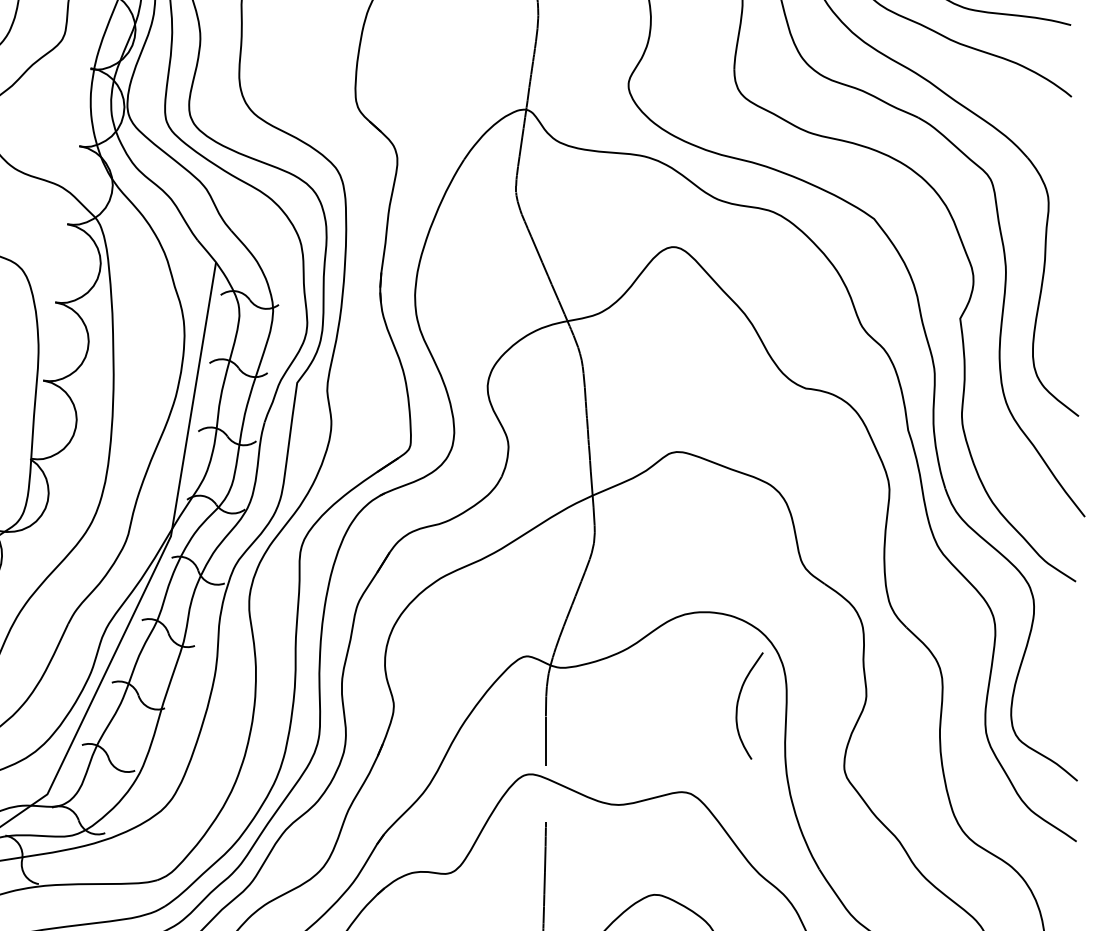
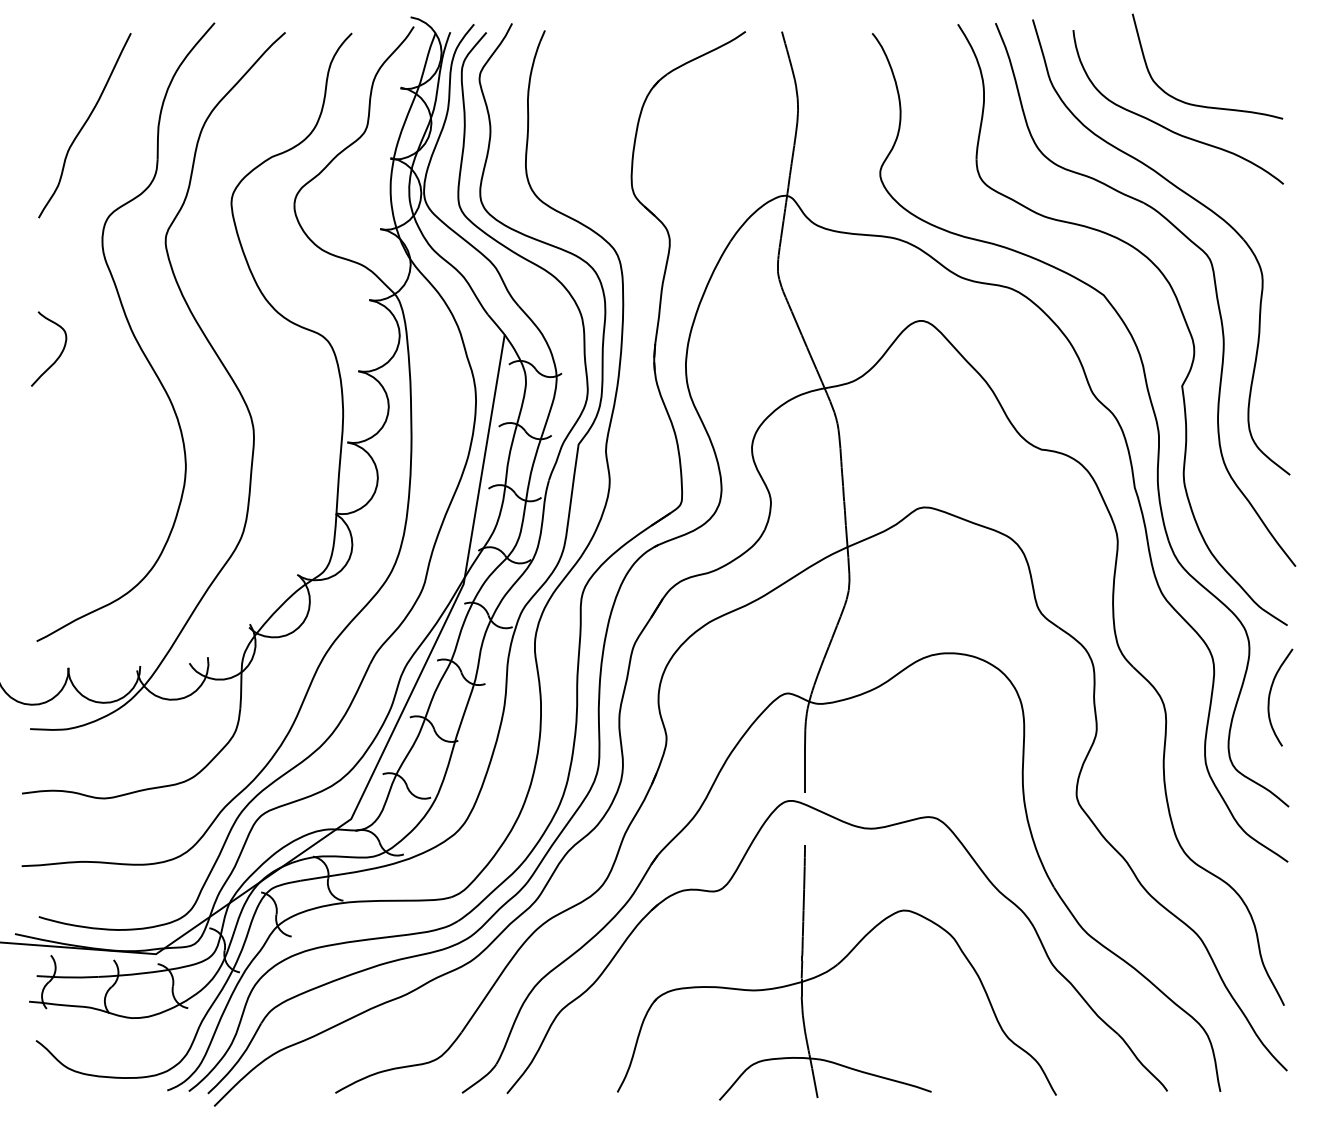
curve: (738, 704) -> (1270, 696), moved

